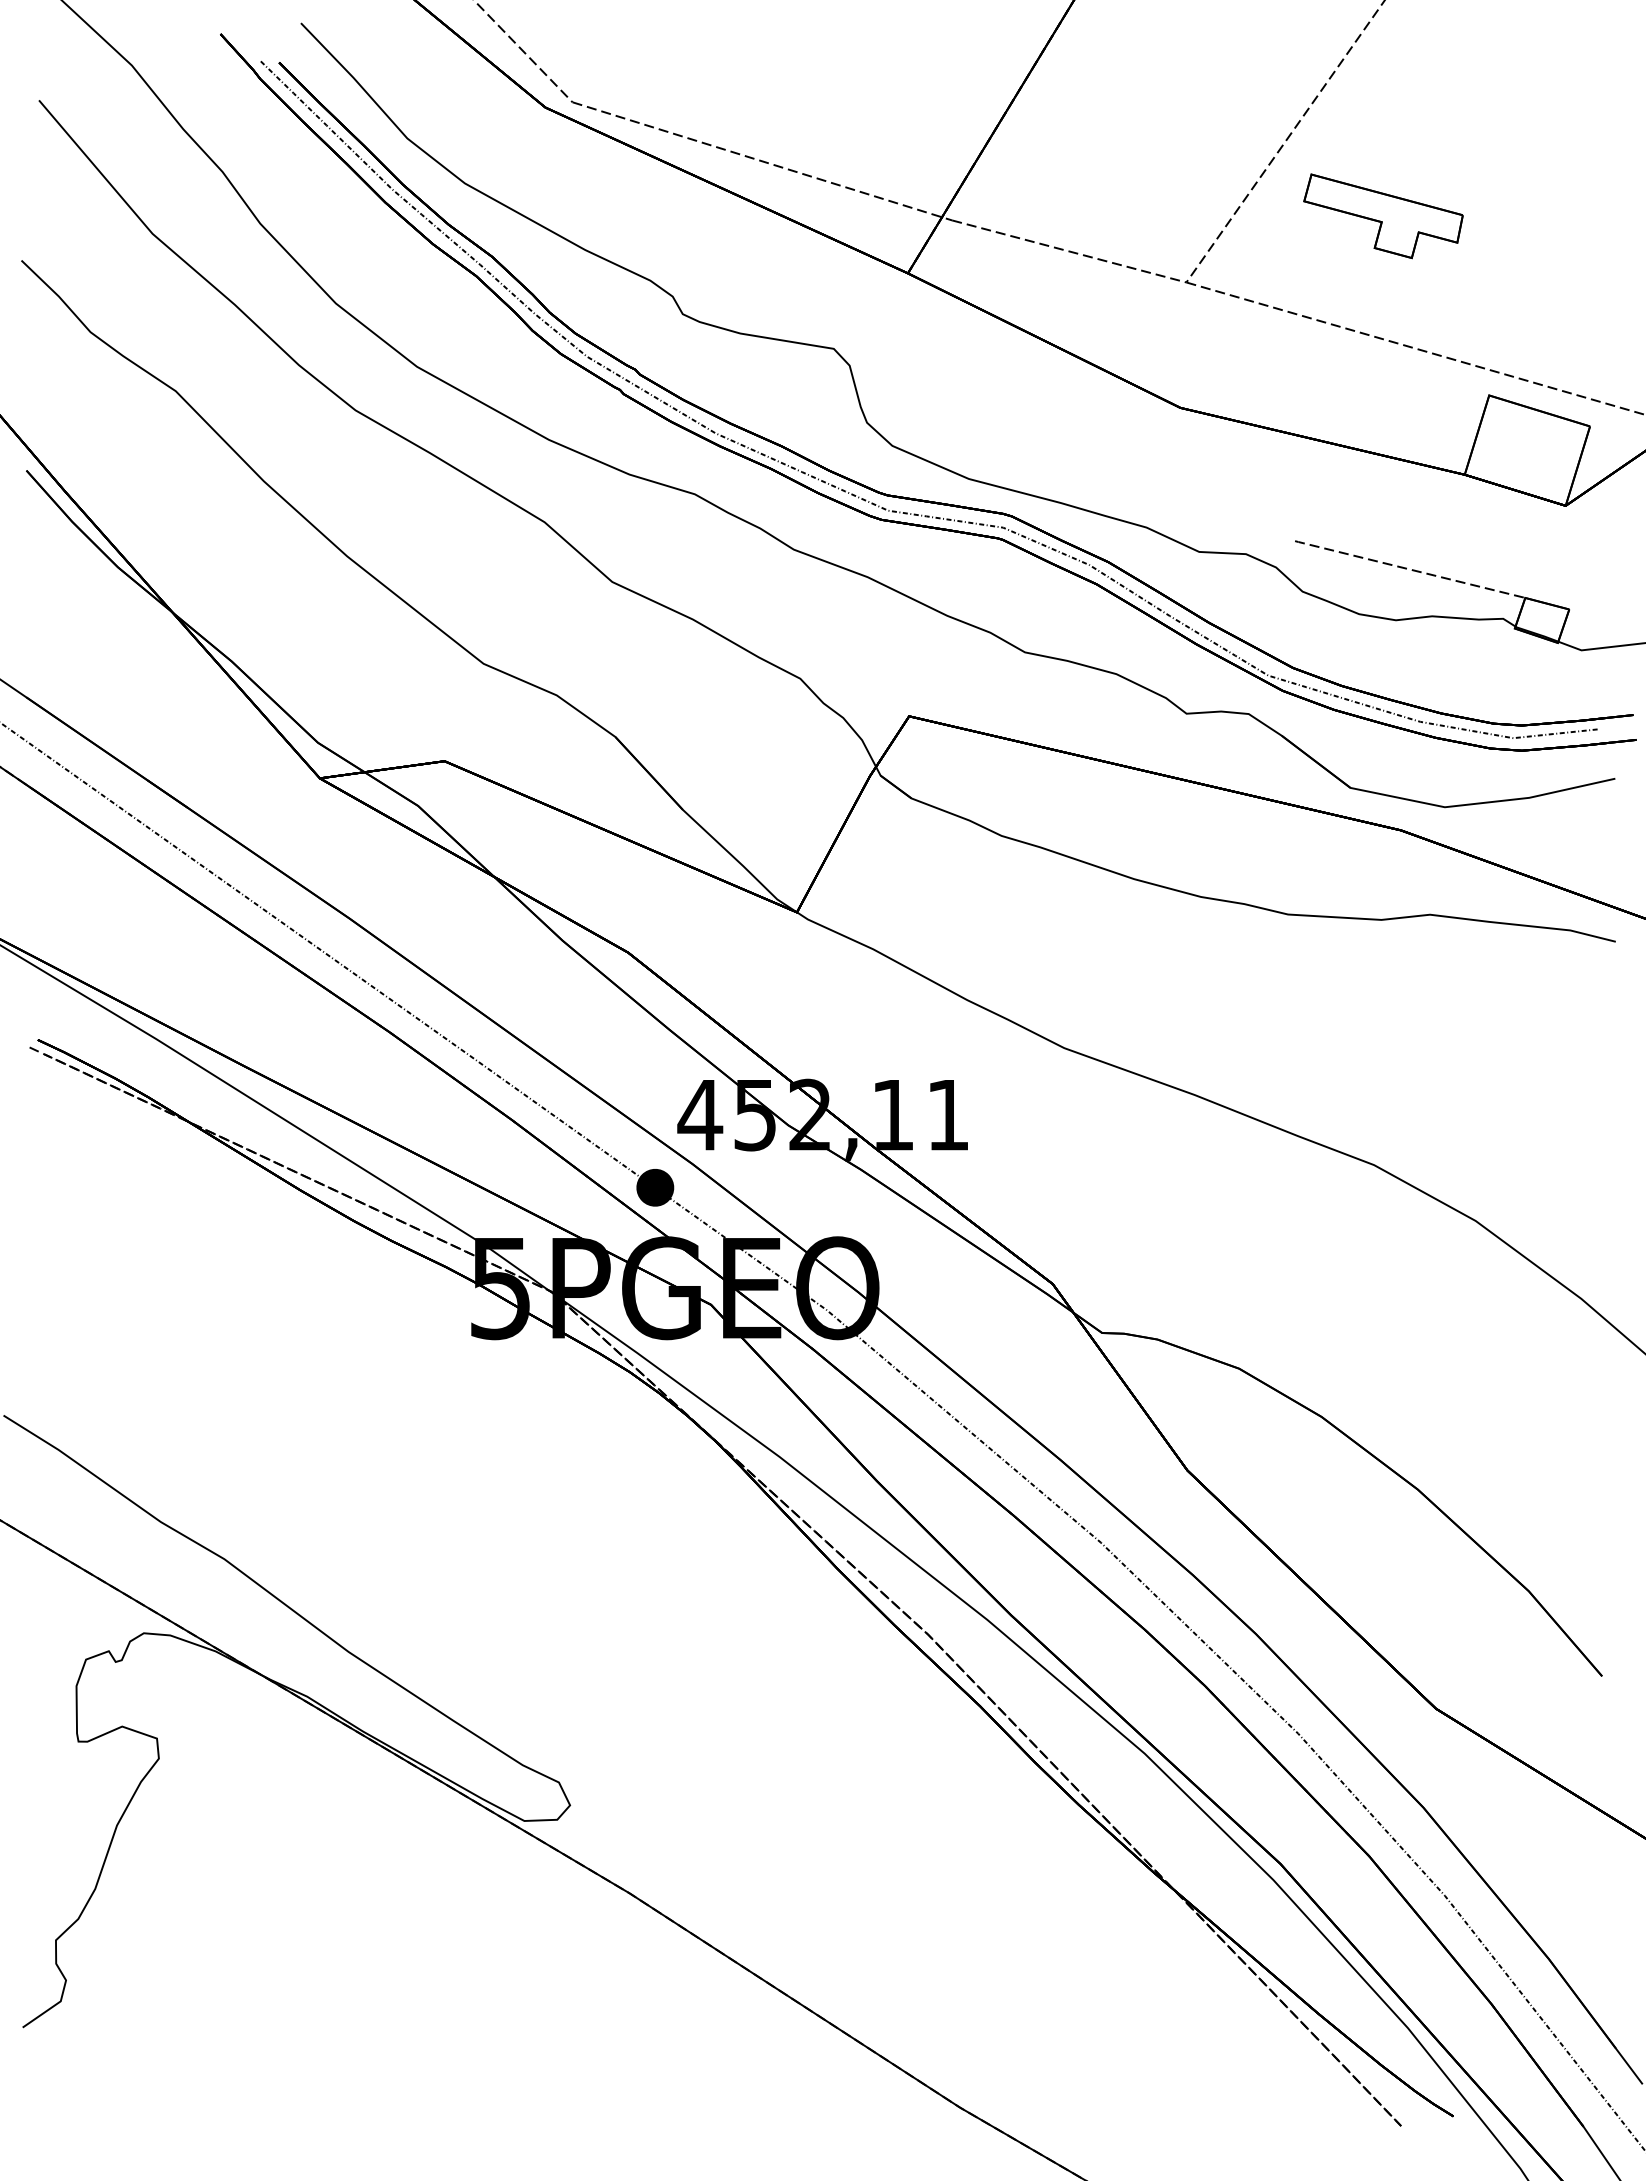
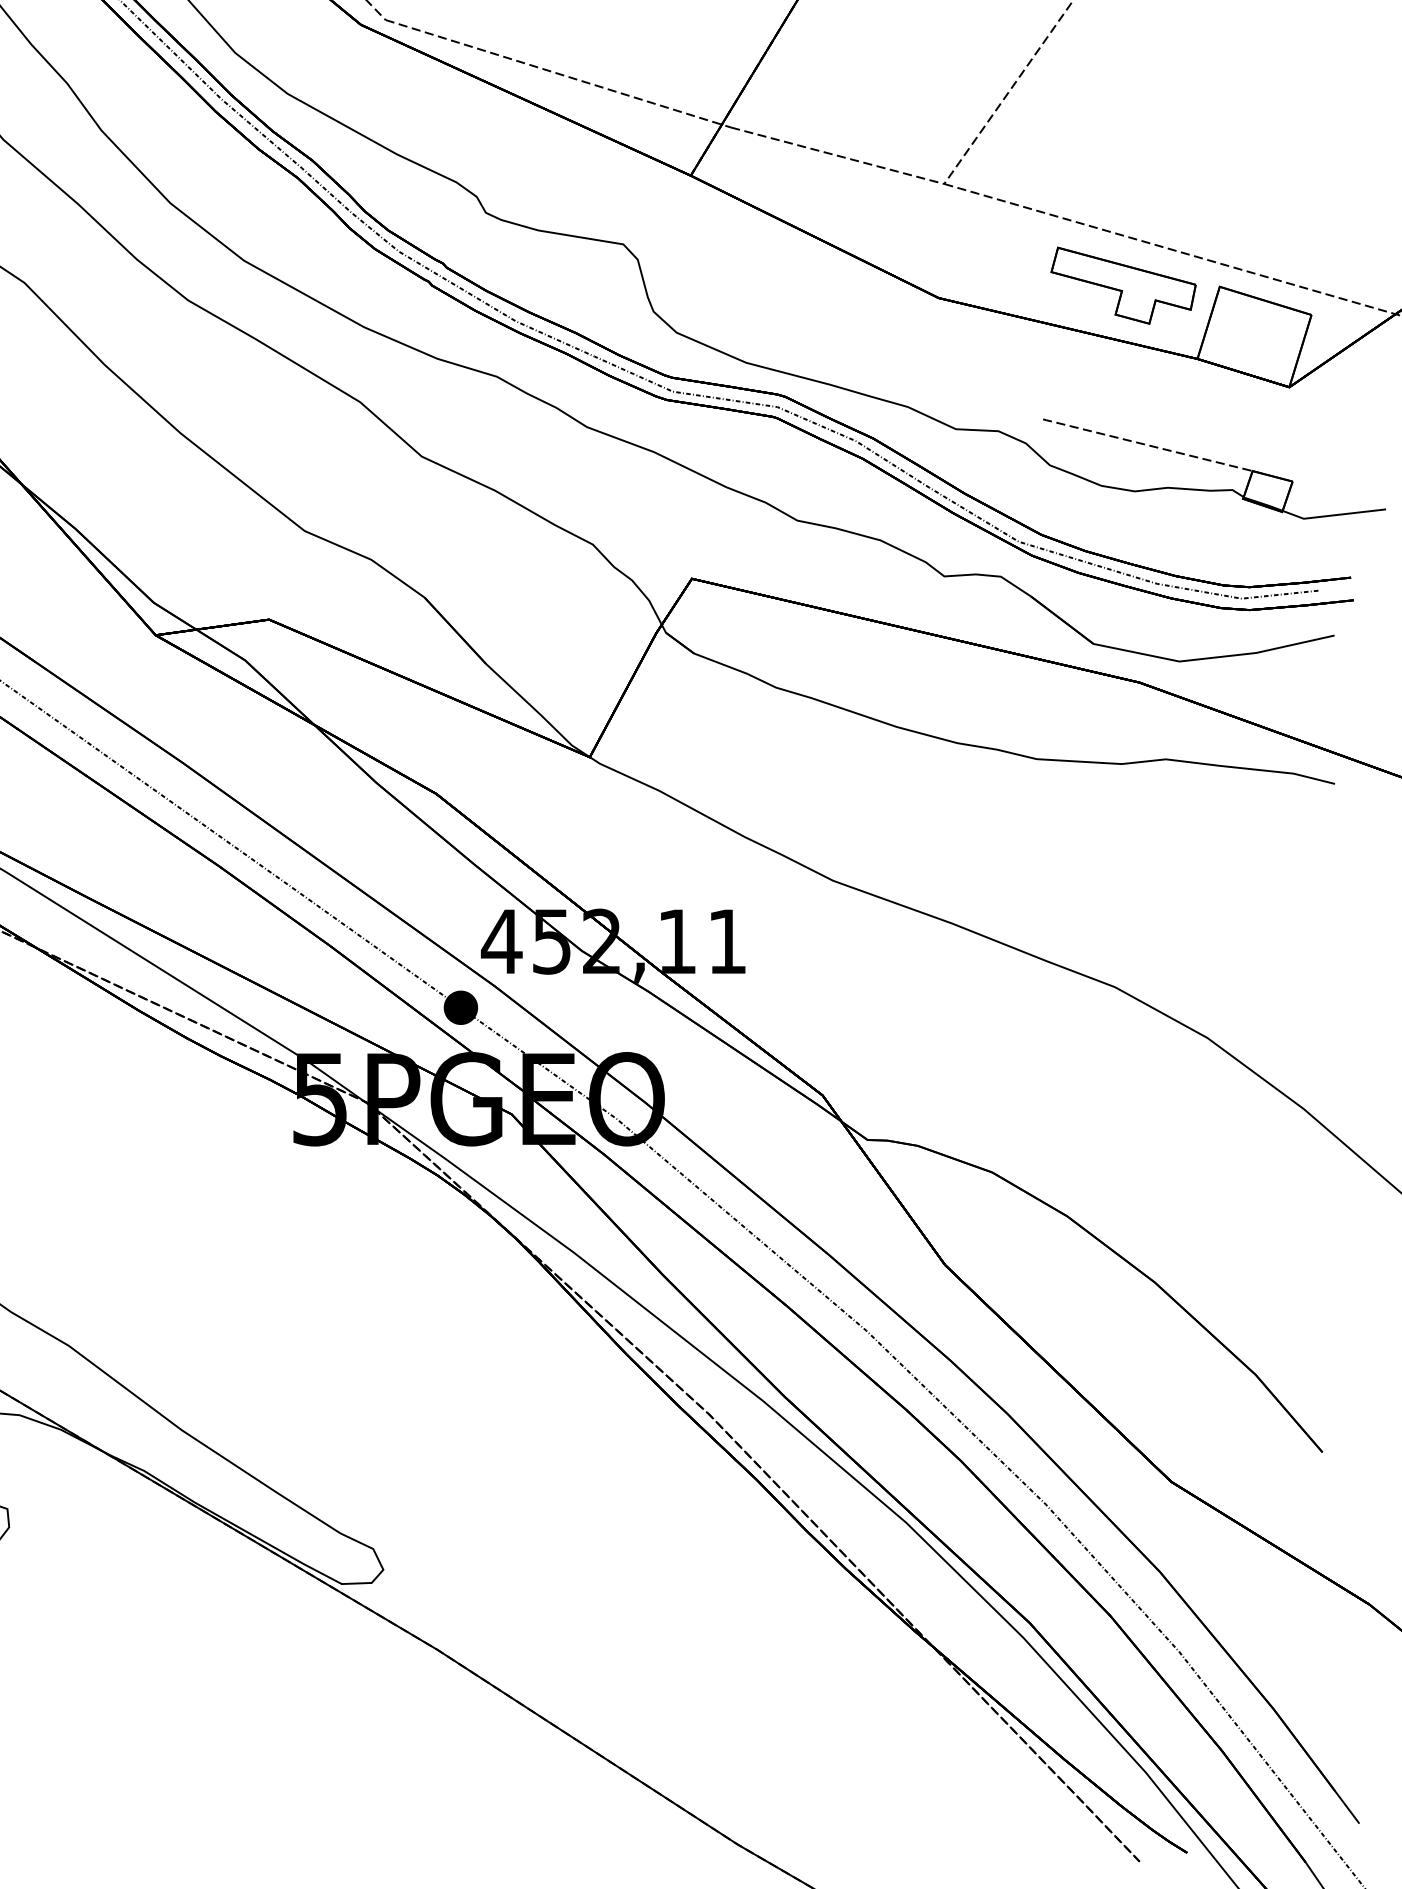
part: (1383, 216) -> (1123, 285), moved

